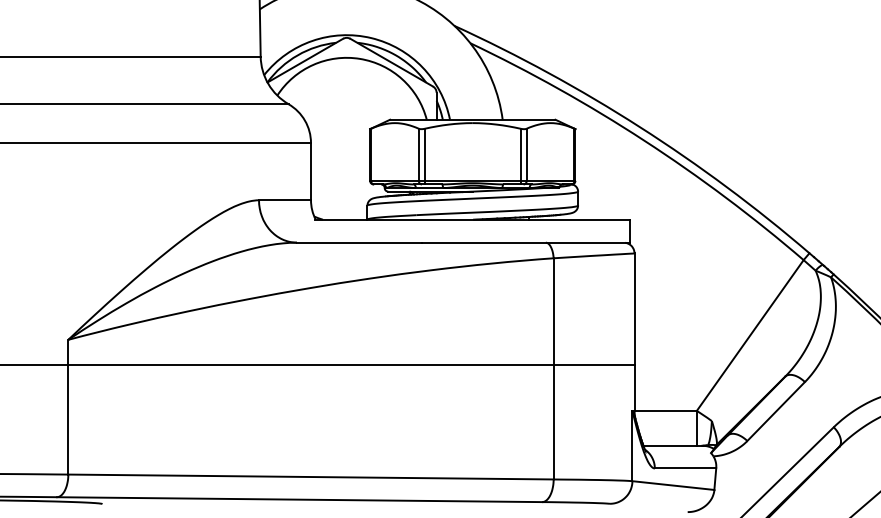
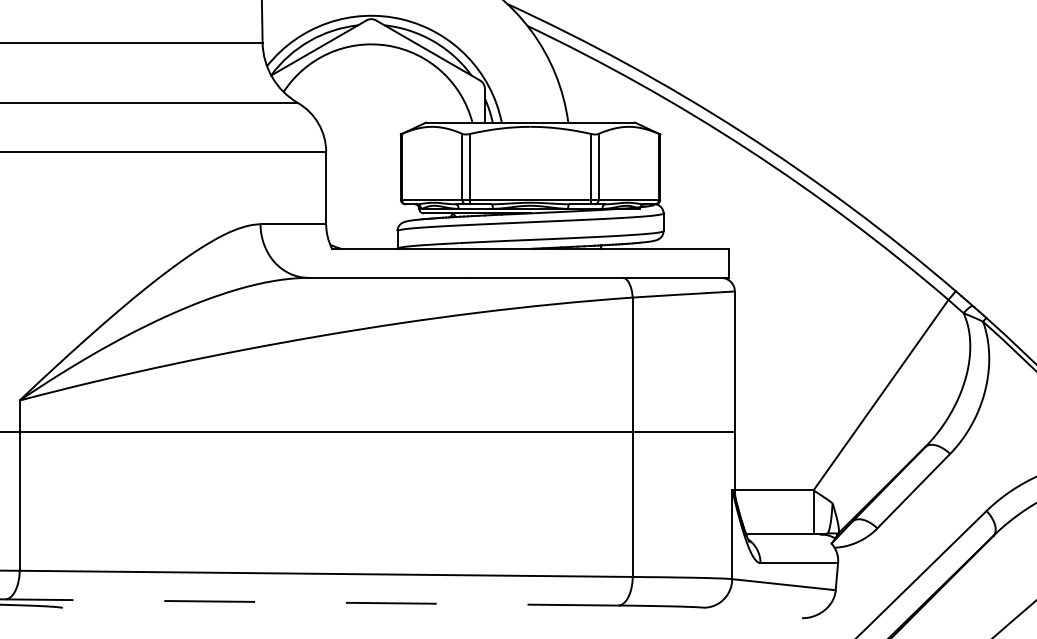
line: (299, 499) -> (311, 602), solid -> dashed

